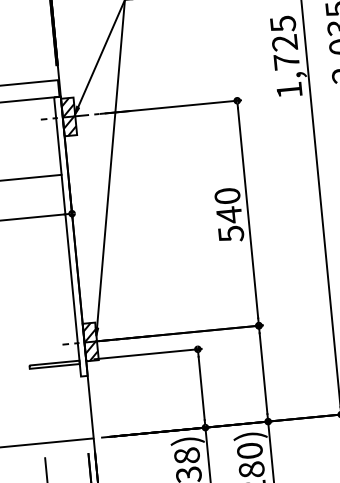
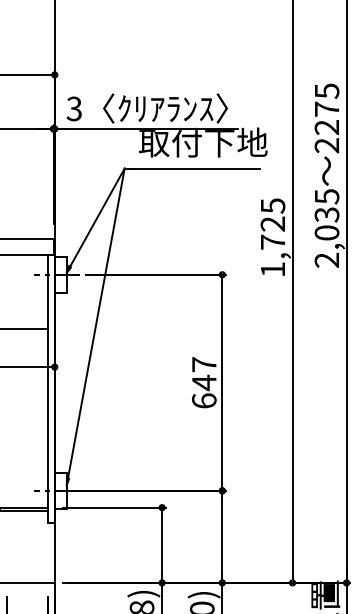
hatch: (68, 116) -> (60, 274), removed
text: (229, 214) -> (204, 382), 540 -> 647
hatch: (90, 341) -> (60, 490), removed

